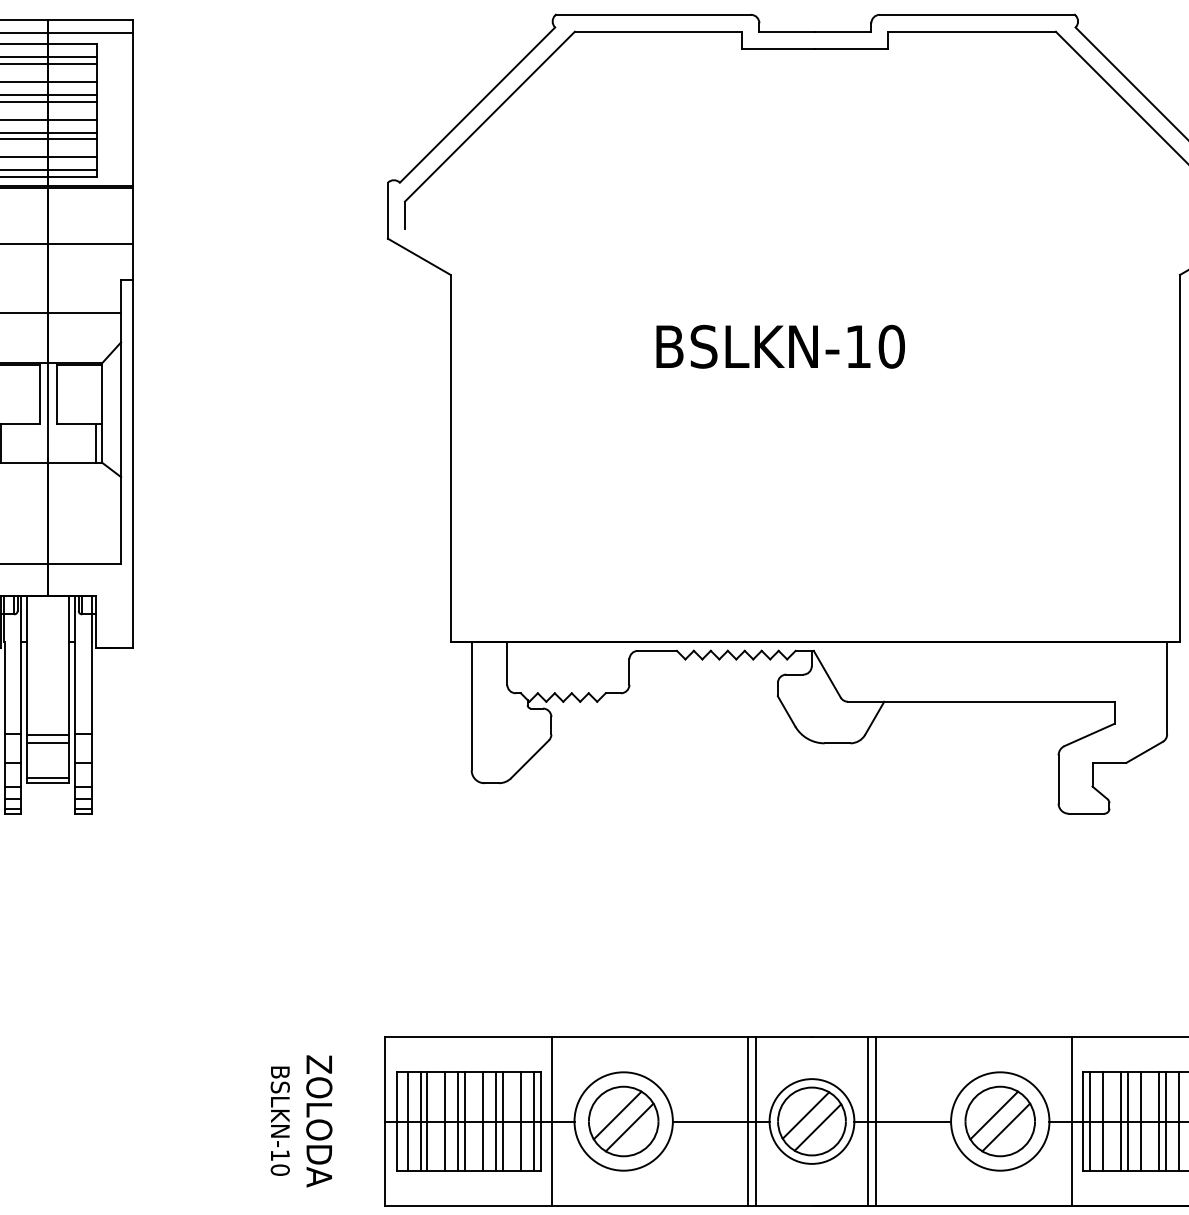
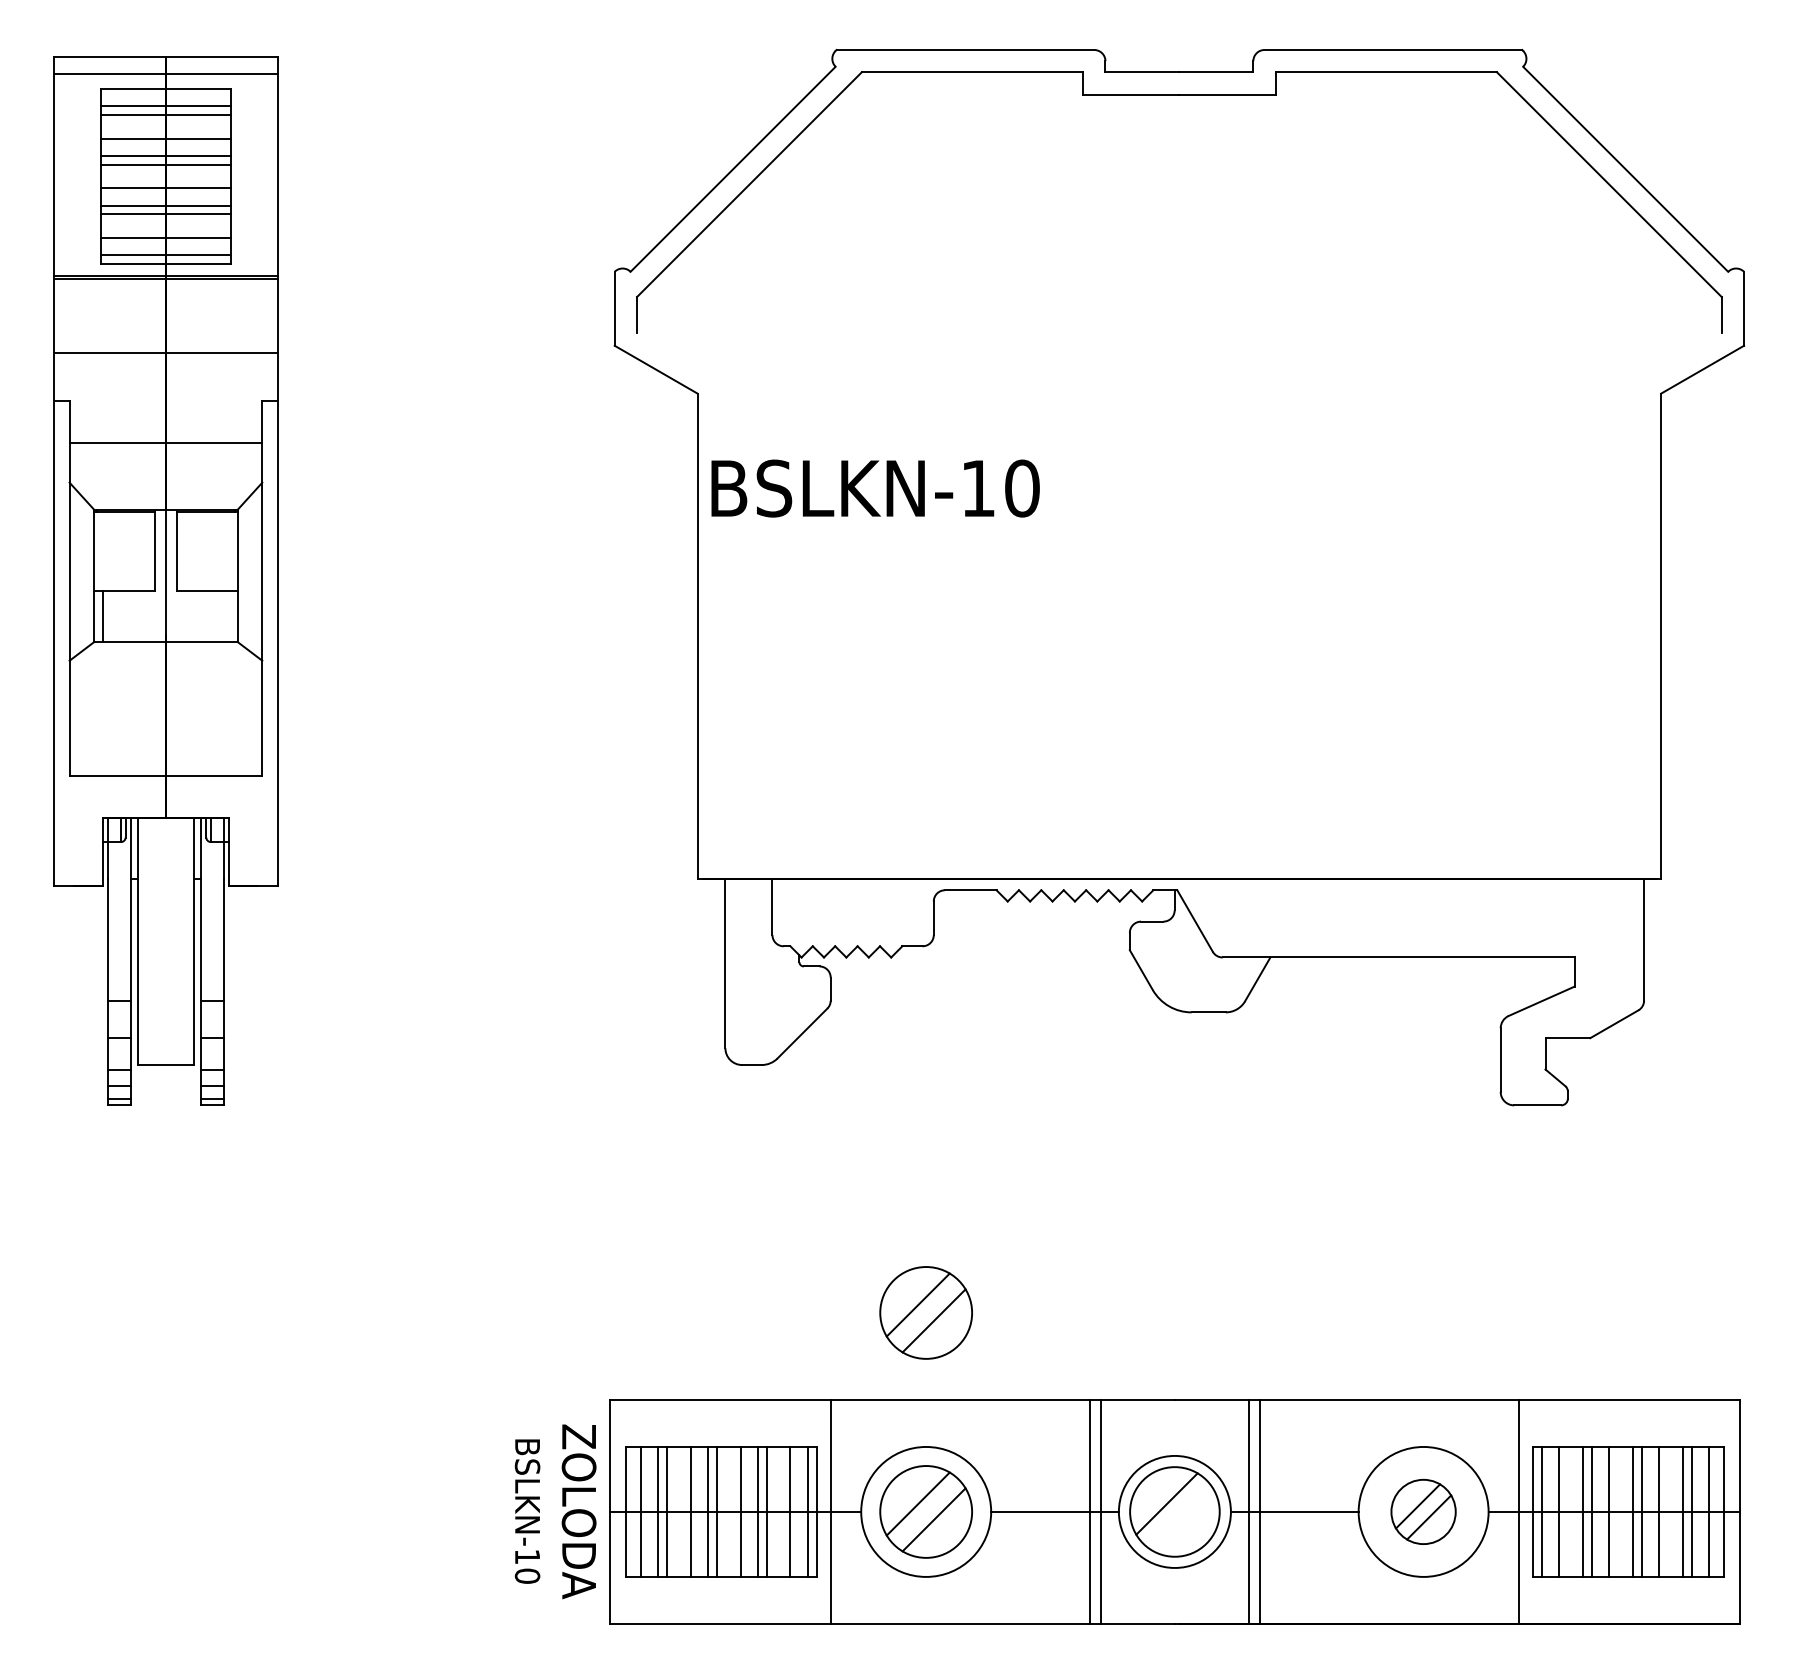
text: (780, 346) -> (875, 488), moved
line: (95, 443) -> (228, 616), removed
line: (47, 735) -> (165, 1001), removed
line: (47, 743) -> (165, 1012), removed
line: (47, 778) -> (165, 1058), removed
part: (623, 970) -> (925, 1312), added
text: (301, 1121) -> (555, 1511), moved
part: (1000, 1121) -> (1423, 1511), size x0.7
line: (817, 1127) -> (1182, 1519), removed

